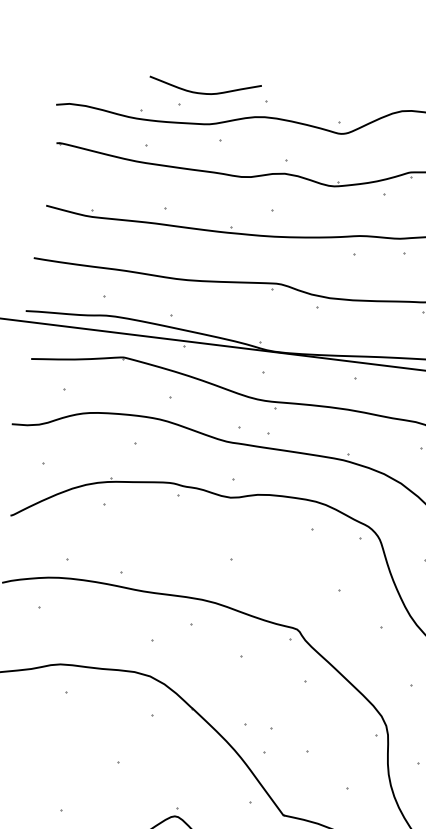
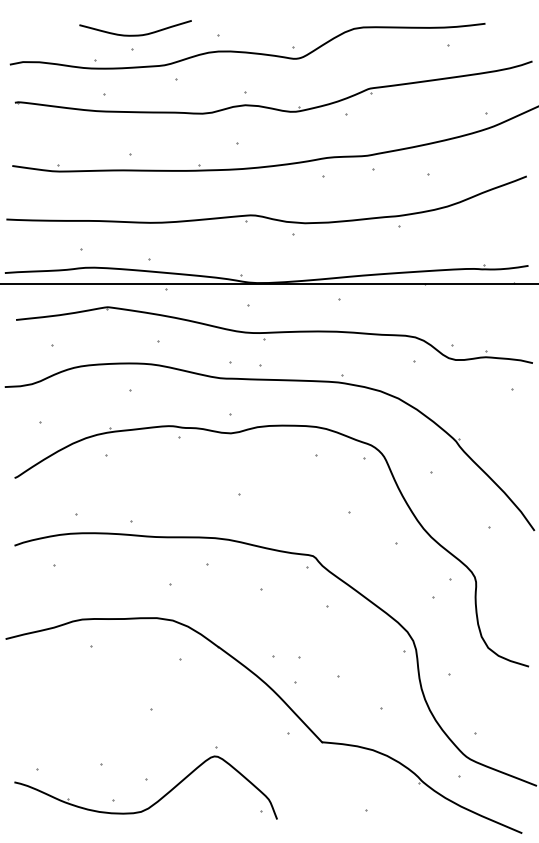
curve: (204, 92) -> (135, 34), moved

